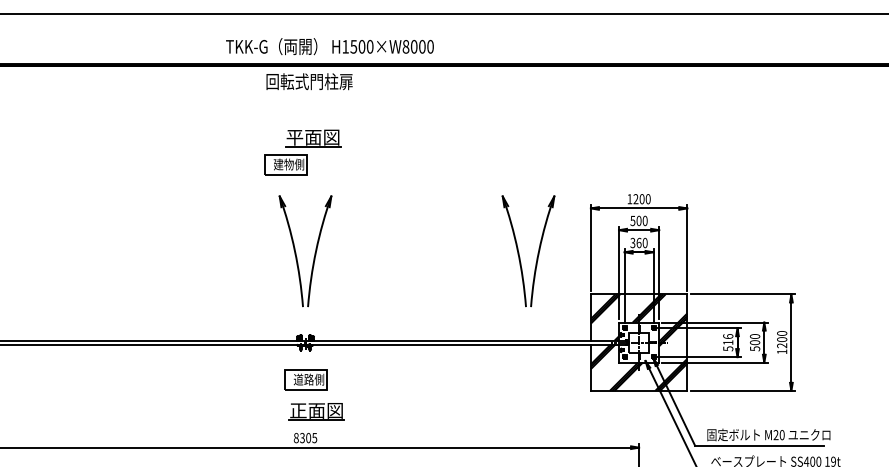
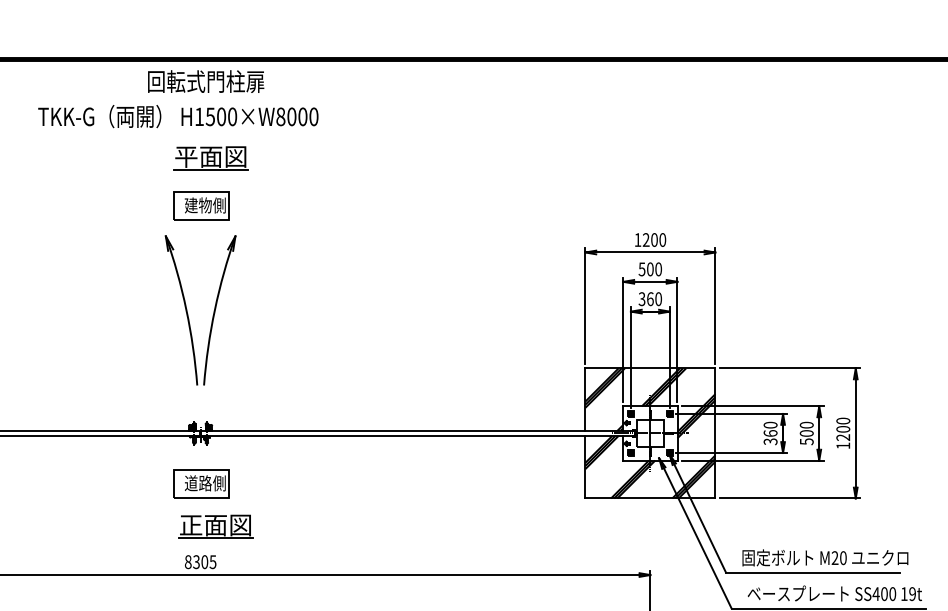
text: (329, 46) -> (177, 116), moved
part: (285, 164) -> (200, 205), moved
part: (519, 252) -> (489, 311), removed
text: (728, 342) -> (770, 433), 516 -> 360

